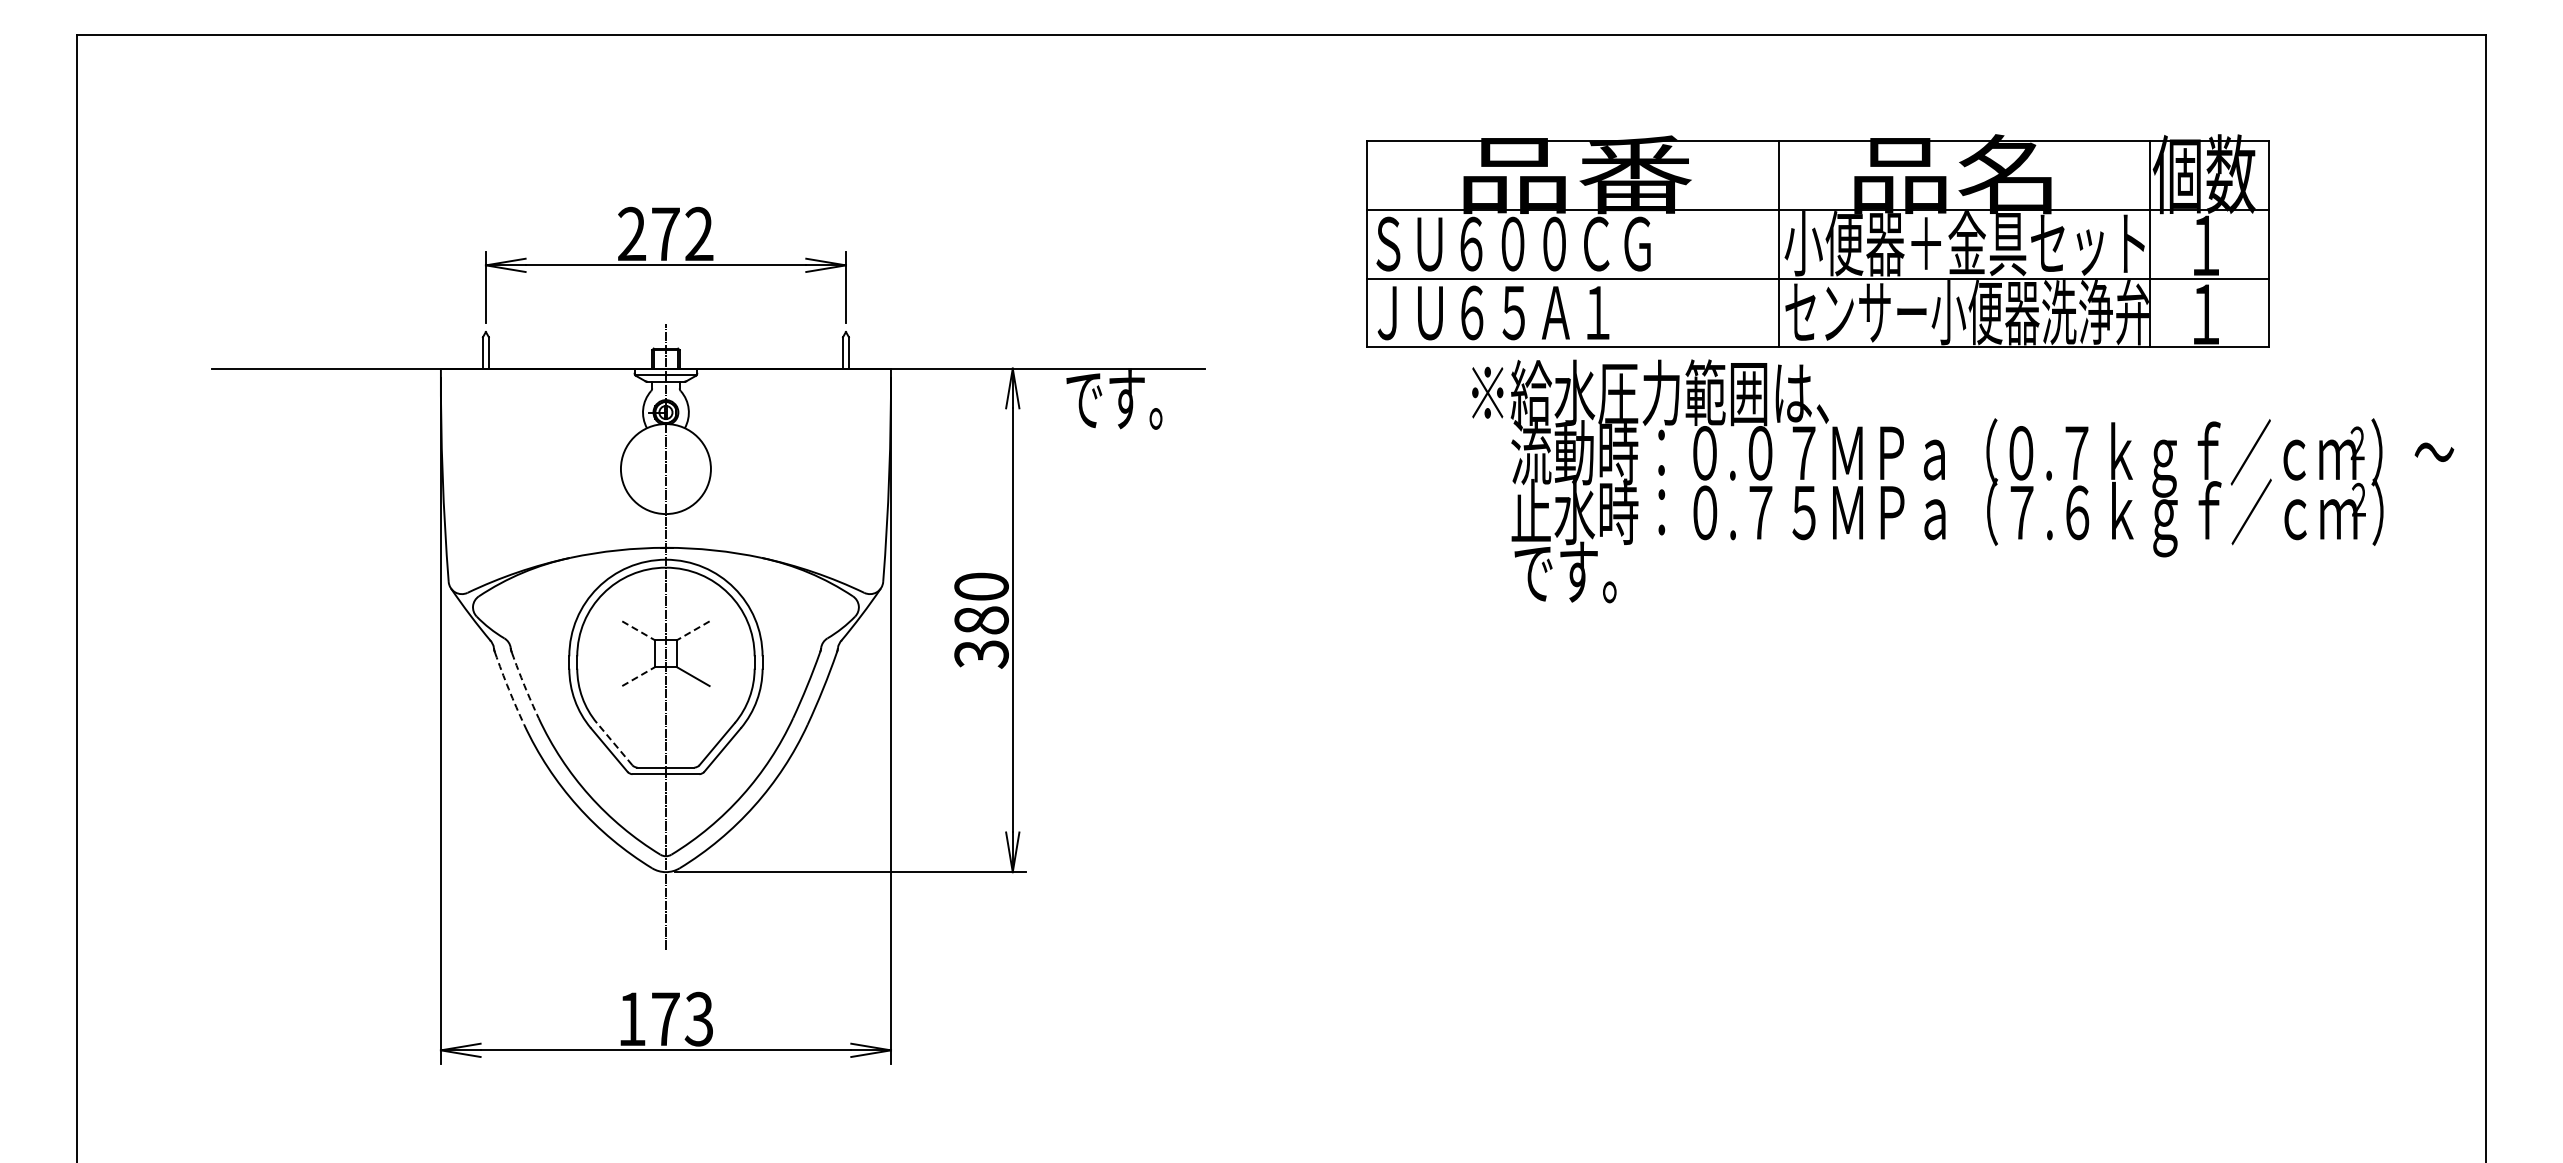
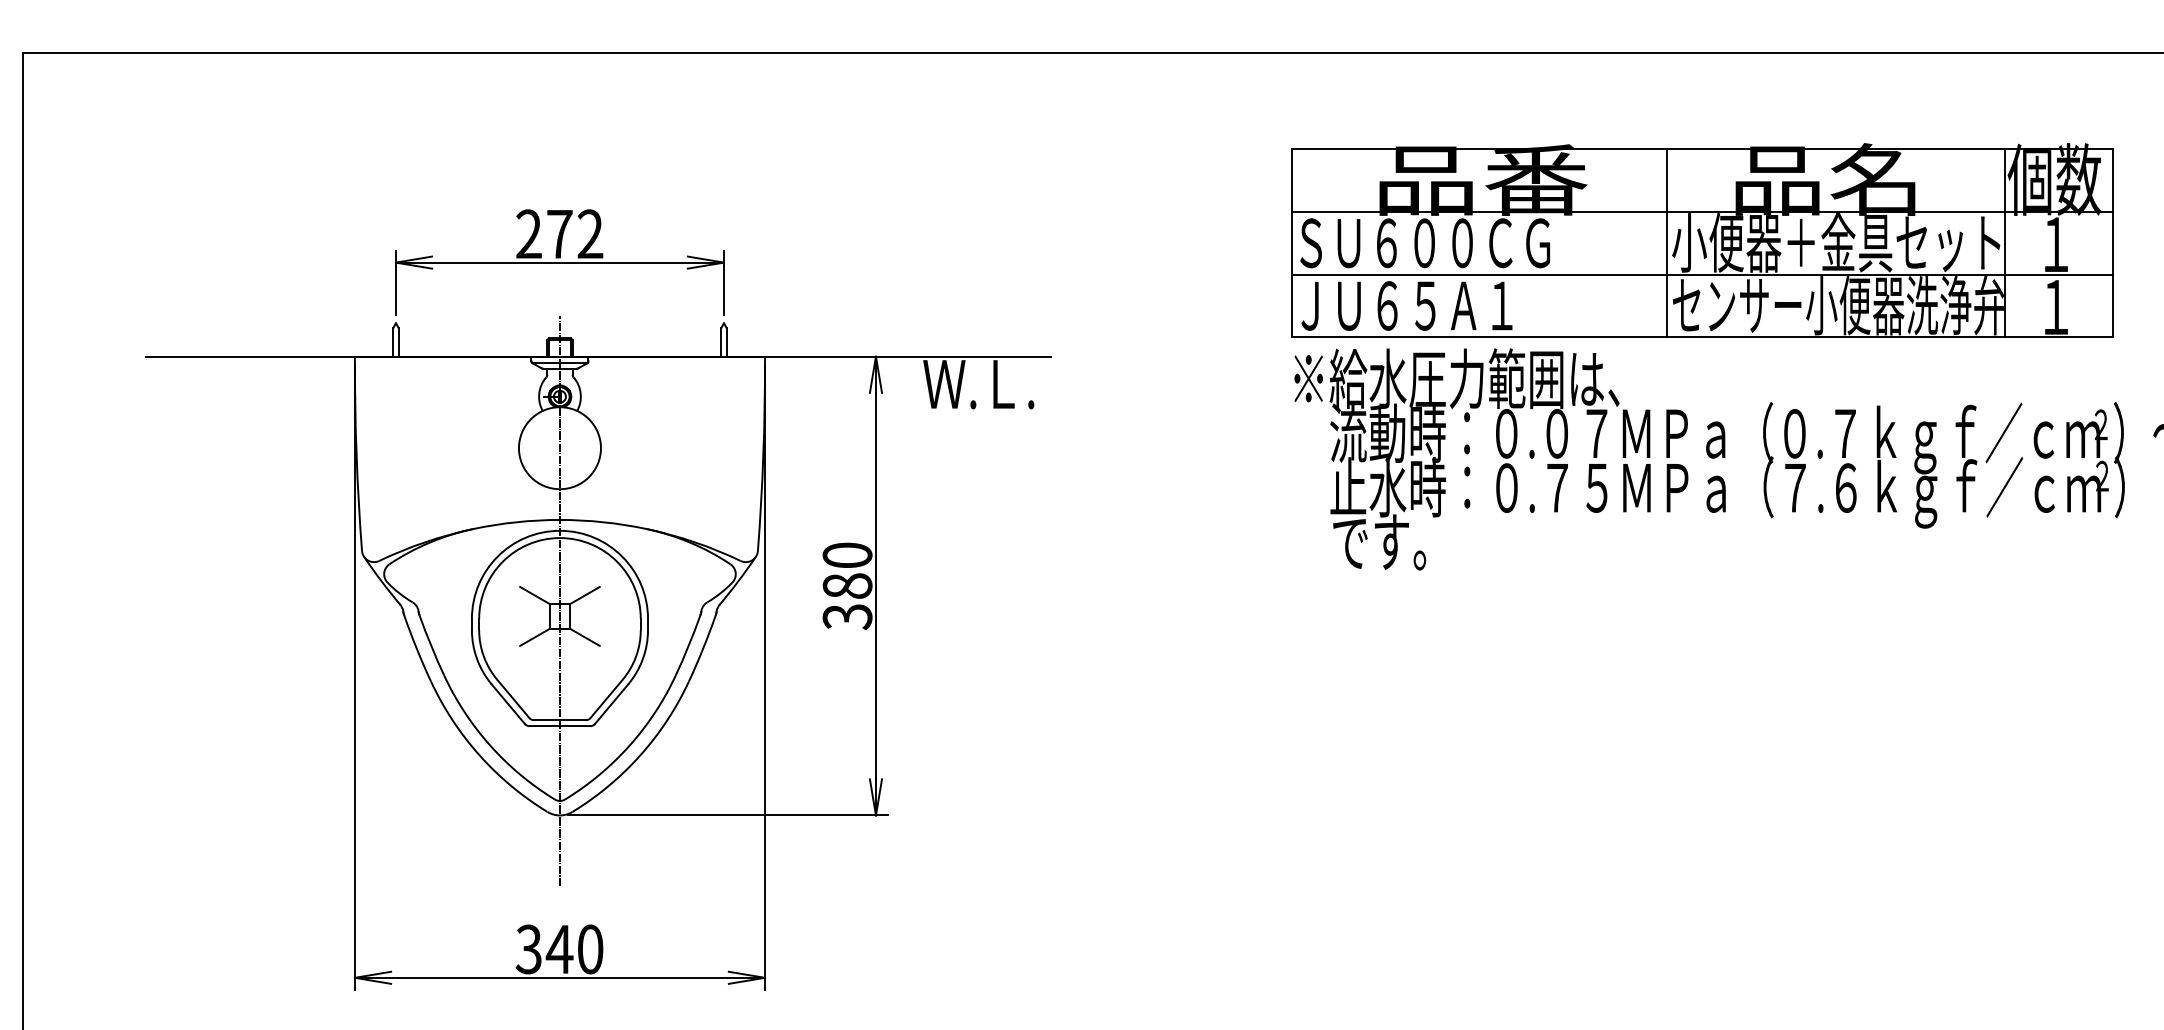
part: (1817, 240) -> (1702, 239), moved
text: (1125, 399) -> (978, 384), です。 -> Ｗ.Ｌ.
line: (639, 631) -> (535, 596), dashed -> solid
line: (692, 631) -> (584, 596), dashed -> solid
line: (639, 676) -> (535, 637), dashed -> solid
arc: (524, 685) -> (431, 645), dashed -> solid
arc: (508, 689) -> (416, 649), dashed -> solid
line: (614, 743) -> (513, 698), dashed -> solid
text: (665, 1018) -> (559, 948), 173 -> 340

